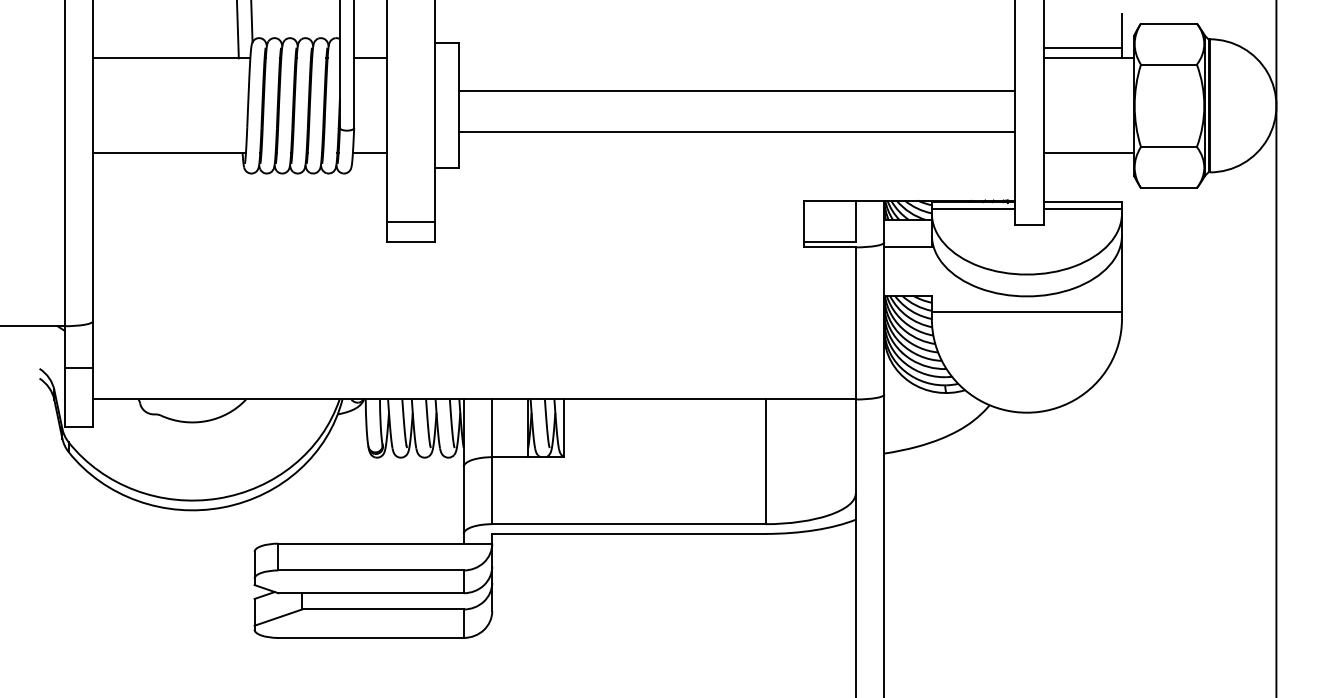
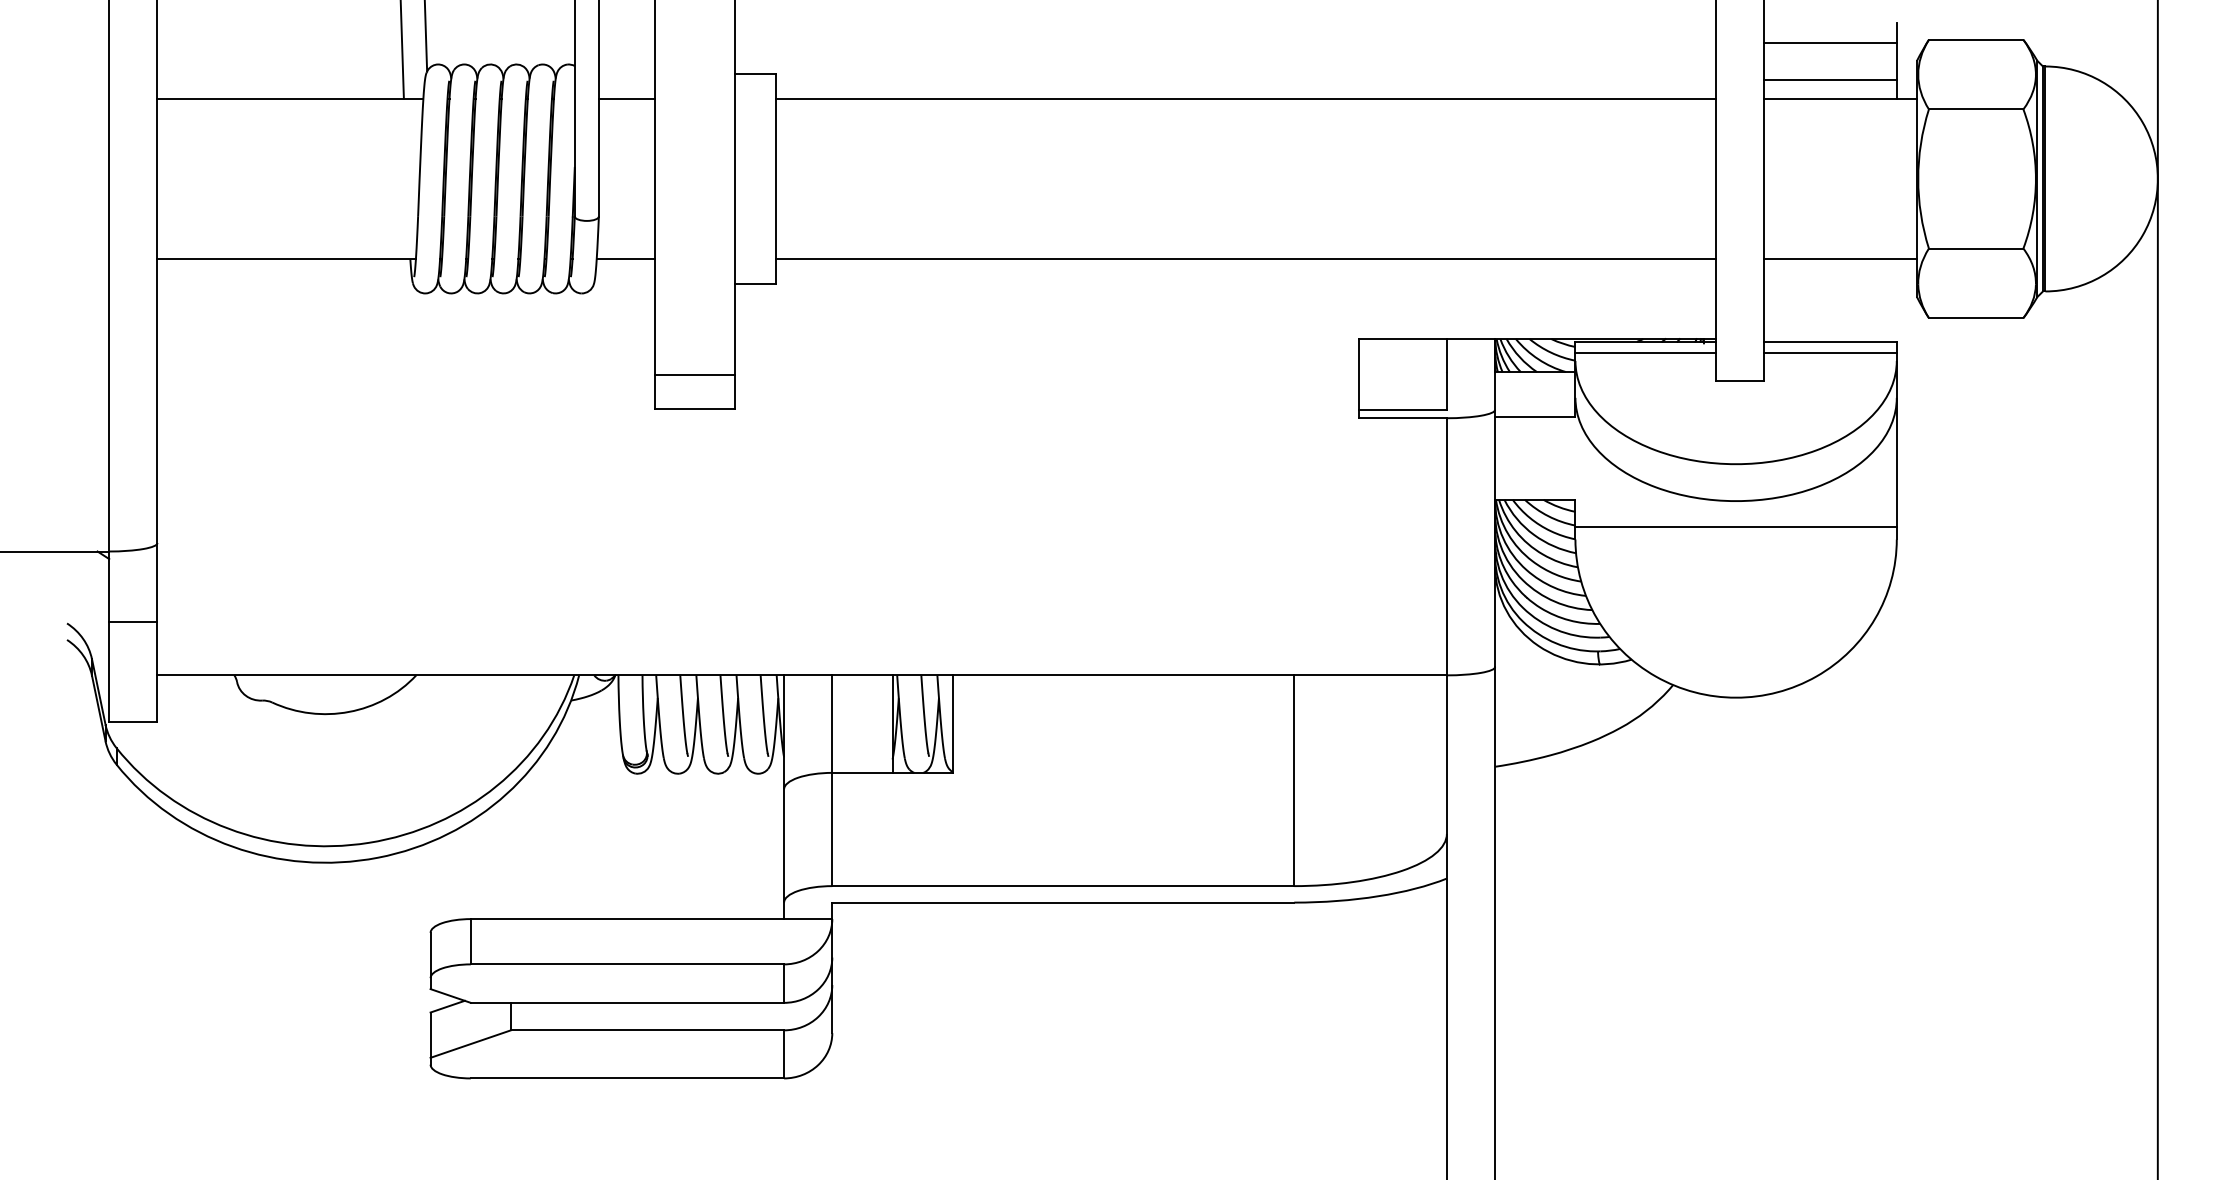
line: (1082, 25) -> (1830, 43), added
line: (736, 91) -> (1245, 98), moved
line: (736, 132) -> (1245, 259), moved

